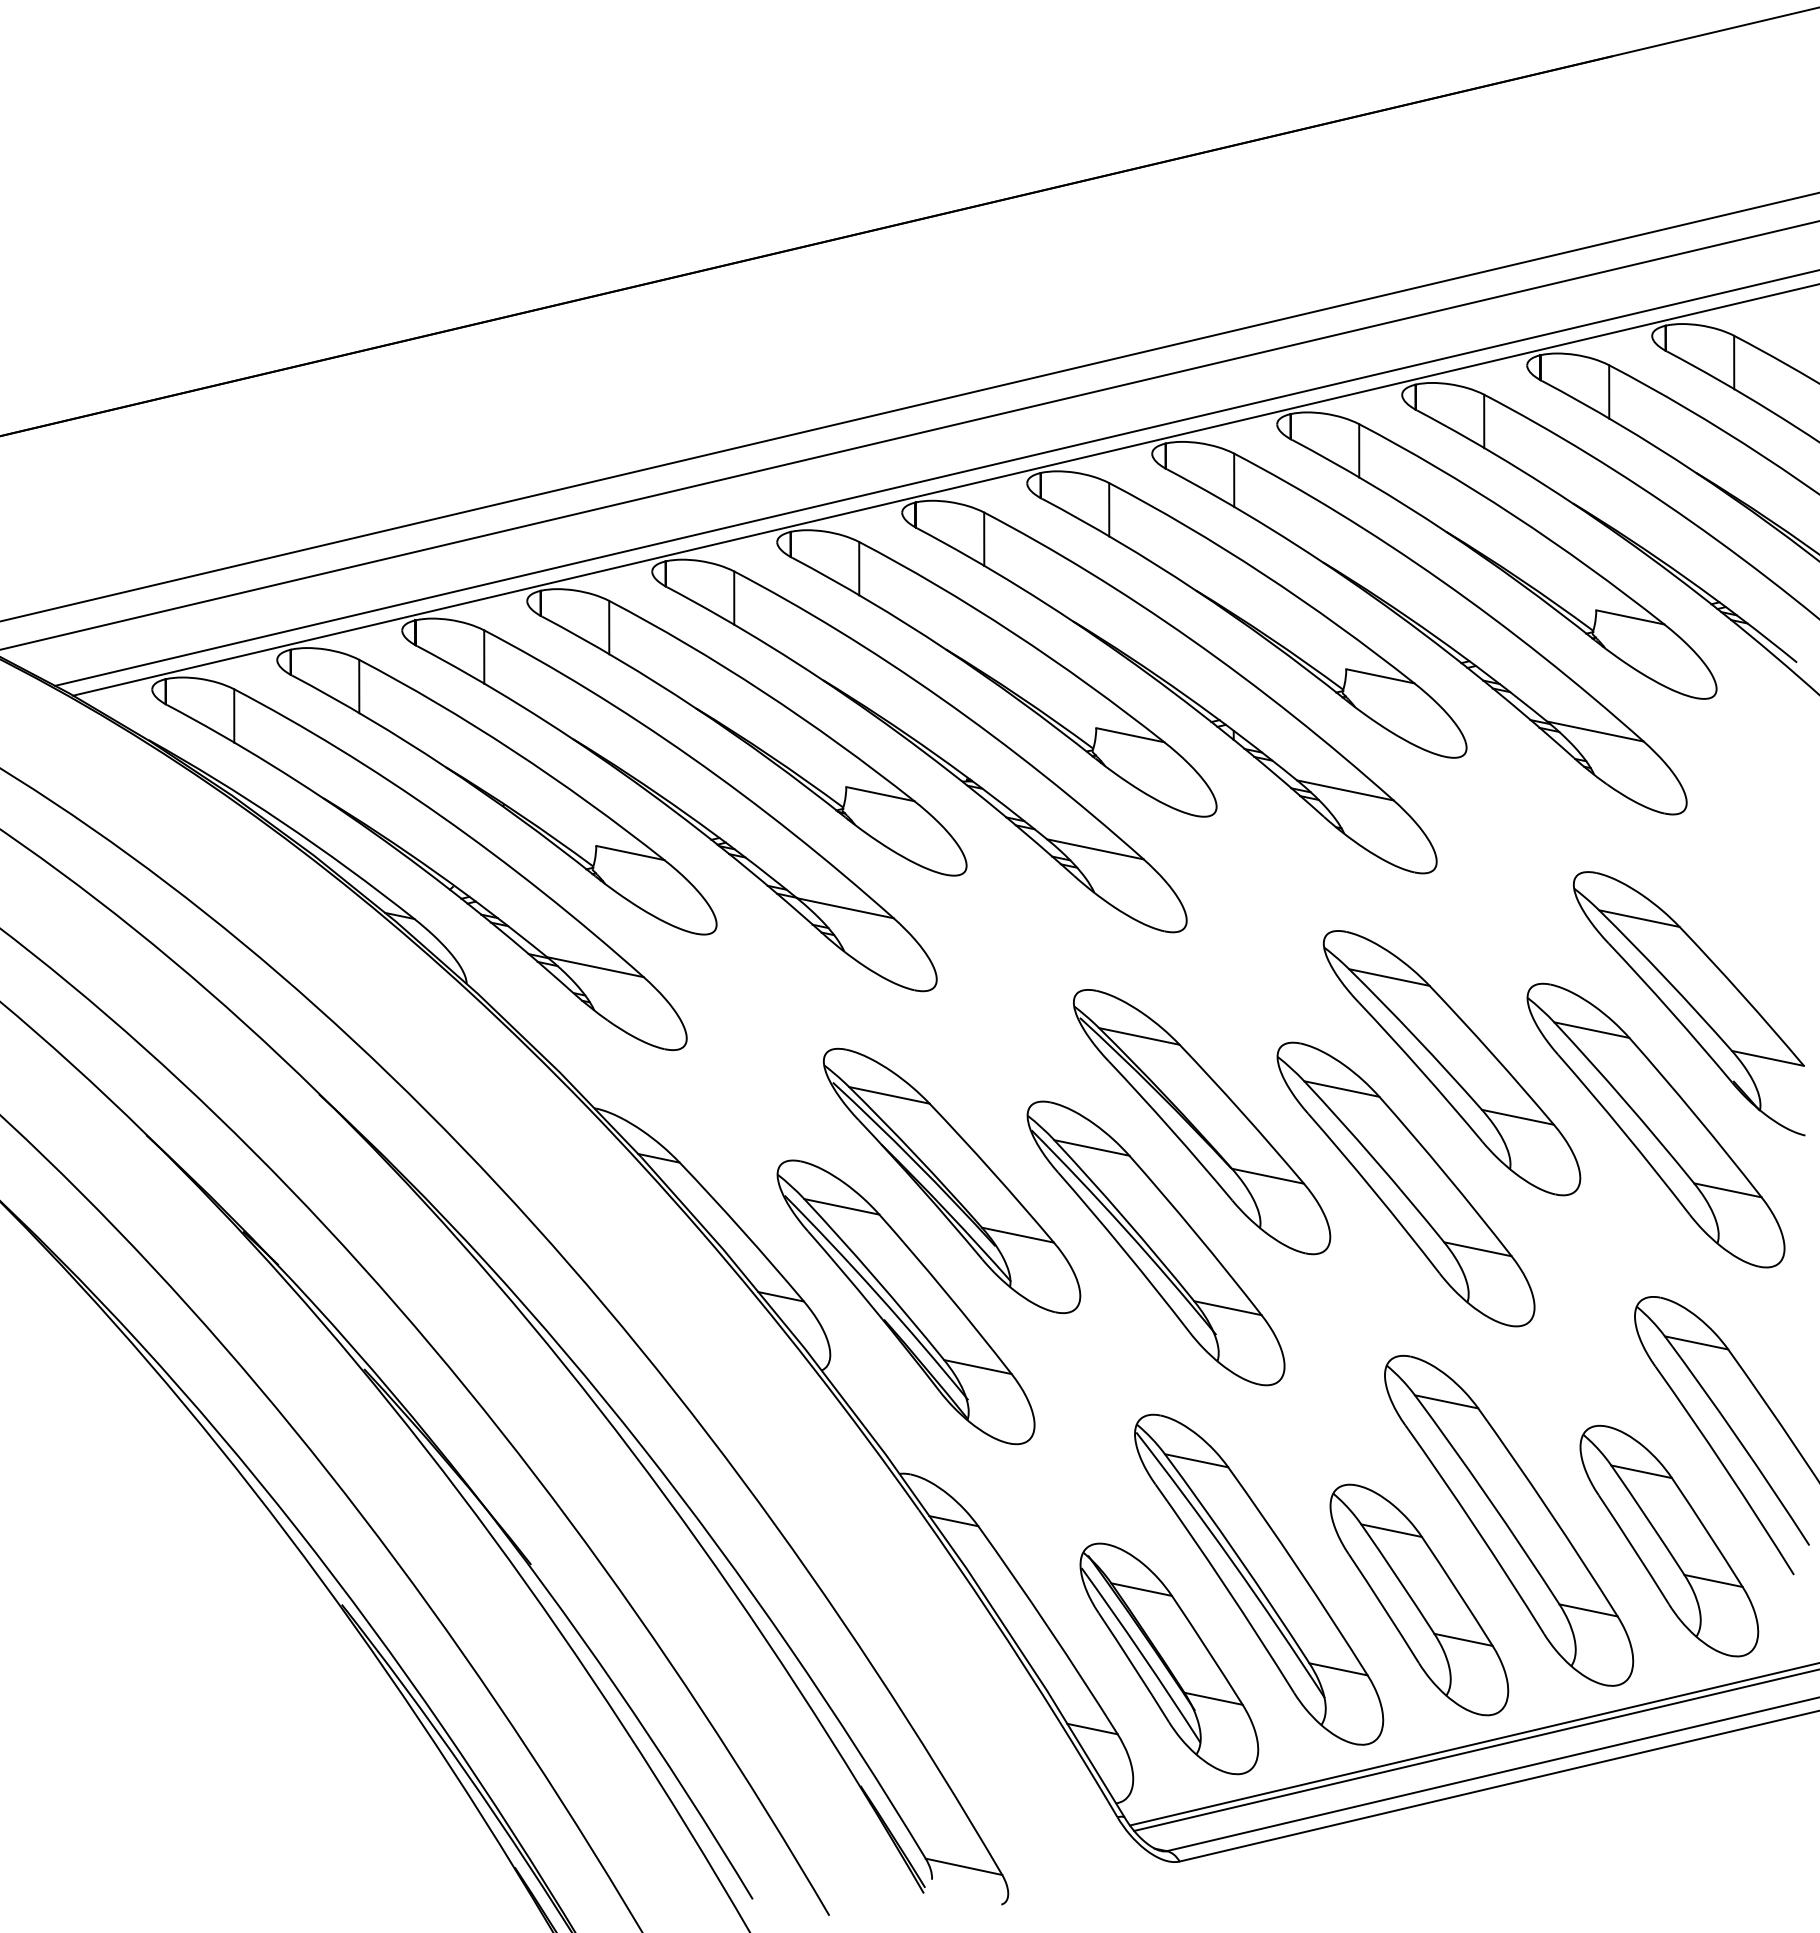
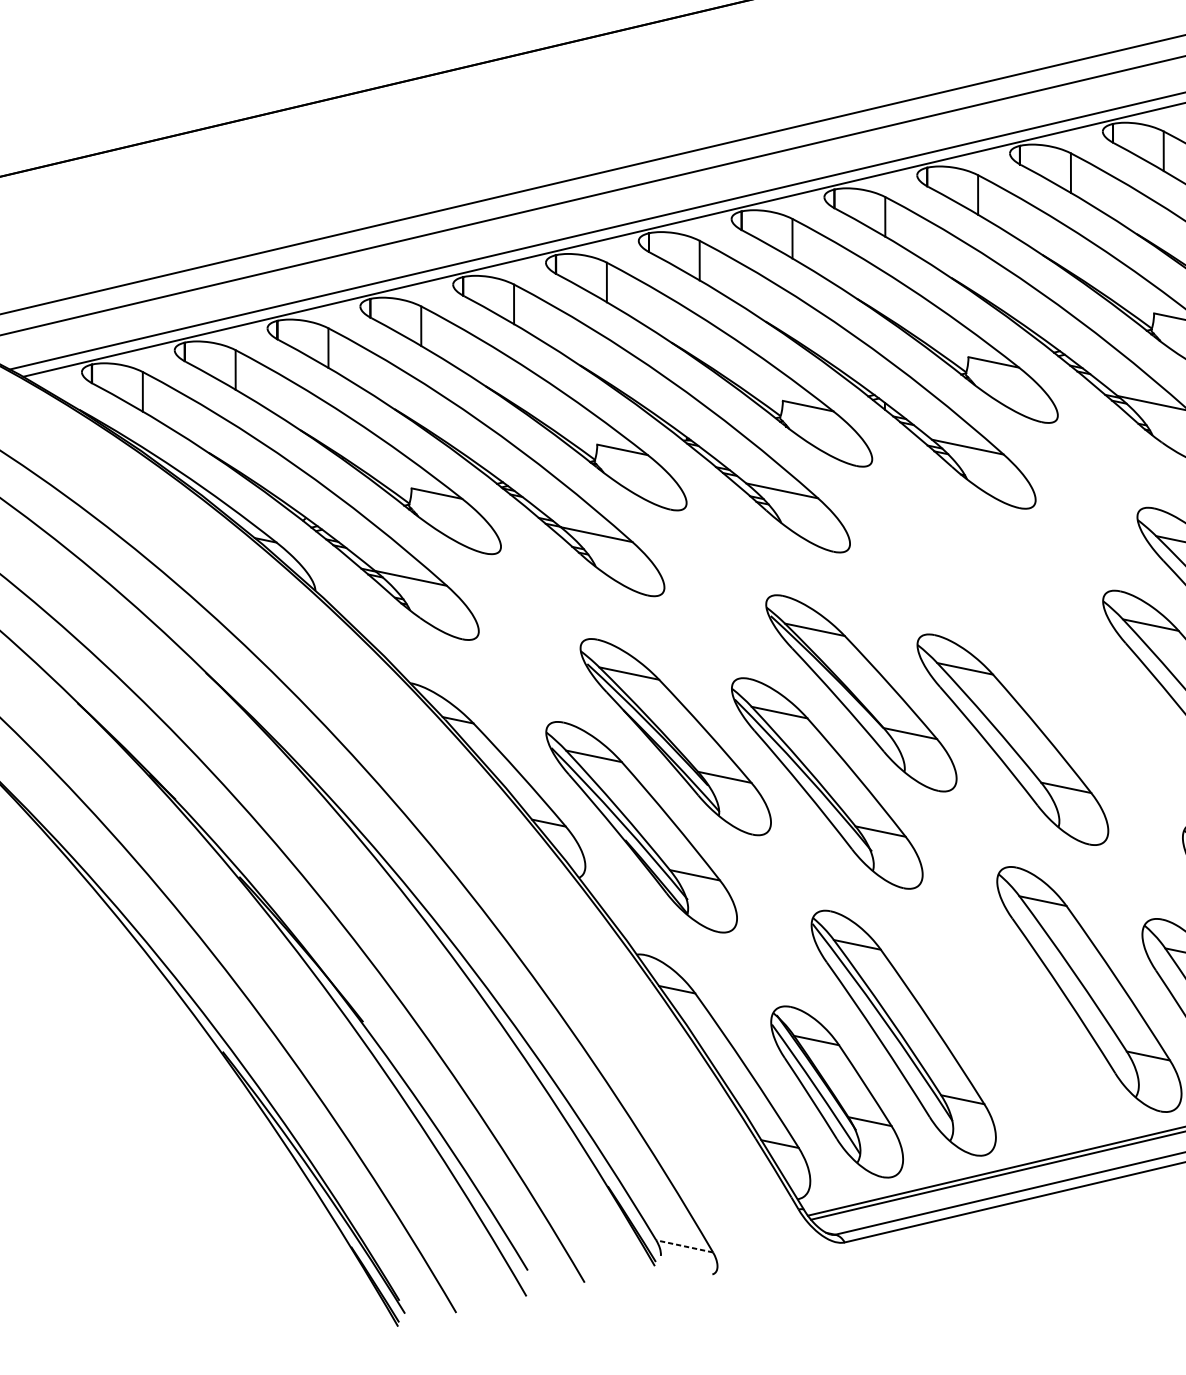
part: (1451, 1063) -> (1046, 649), removed
part: (1419, 1599) -> (1022, 1047), removed
line: (963, 1866) -> (684, 1246), solid -> dashed

